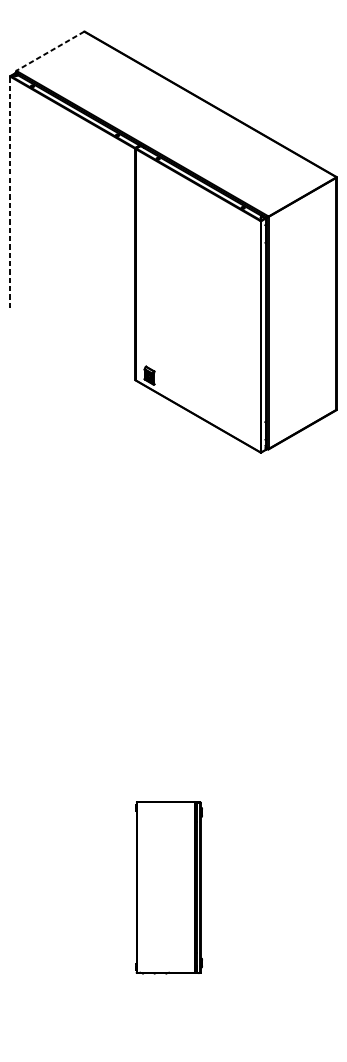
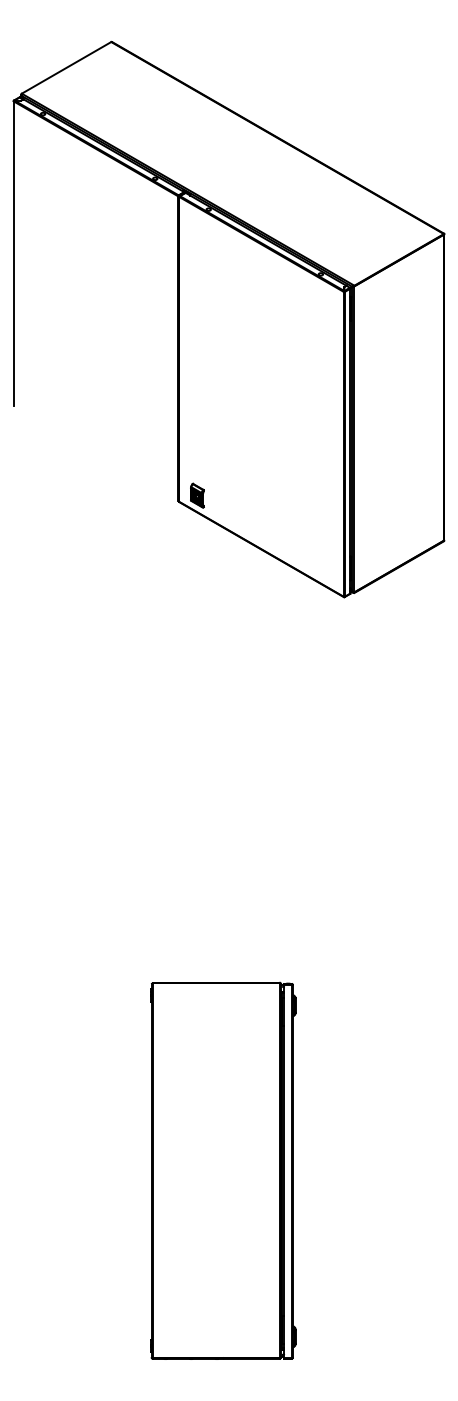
line: (50, 50) -> (66, 67), dashed -> solid
line: (10, 192) -> (13, 253), dashed -> solid
part: (169, 887) -> (223, 1170), size x1.67

